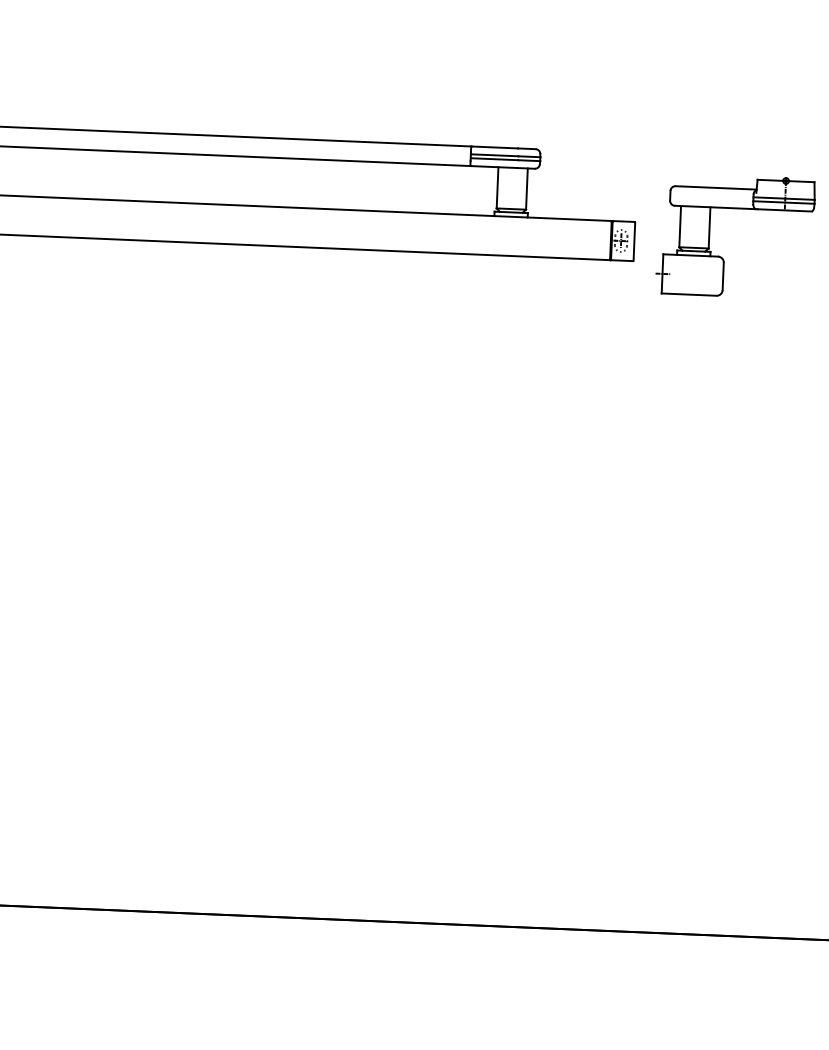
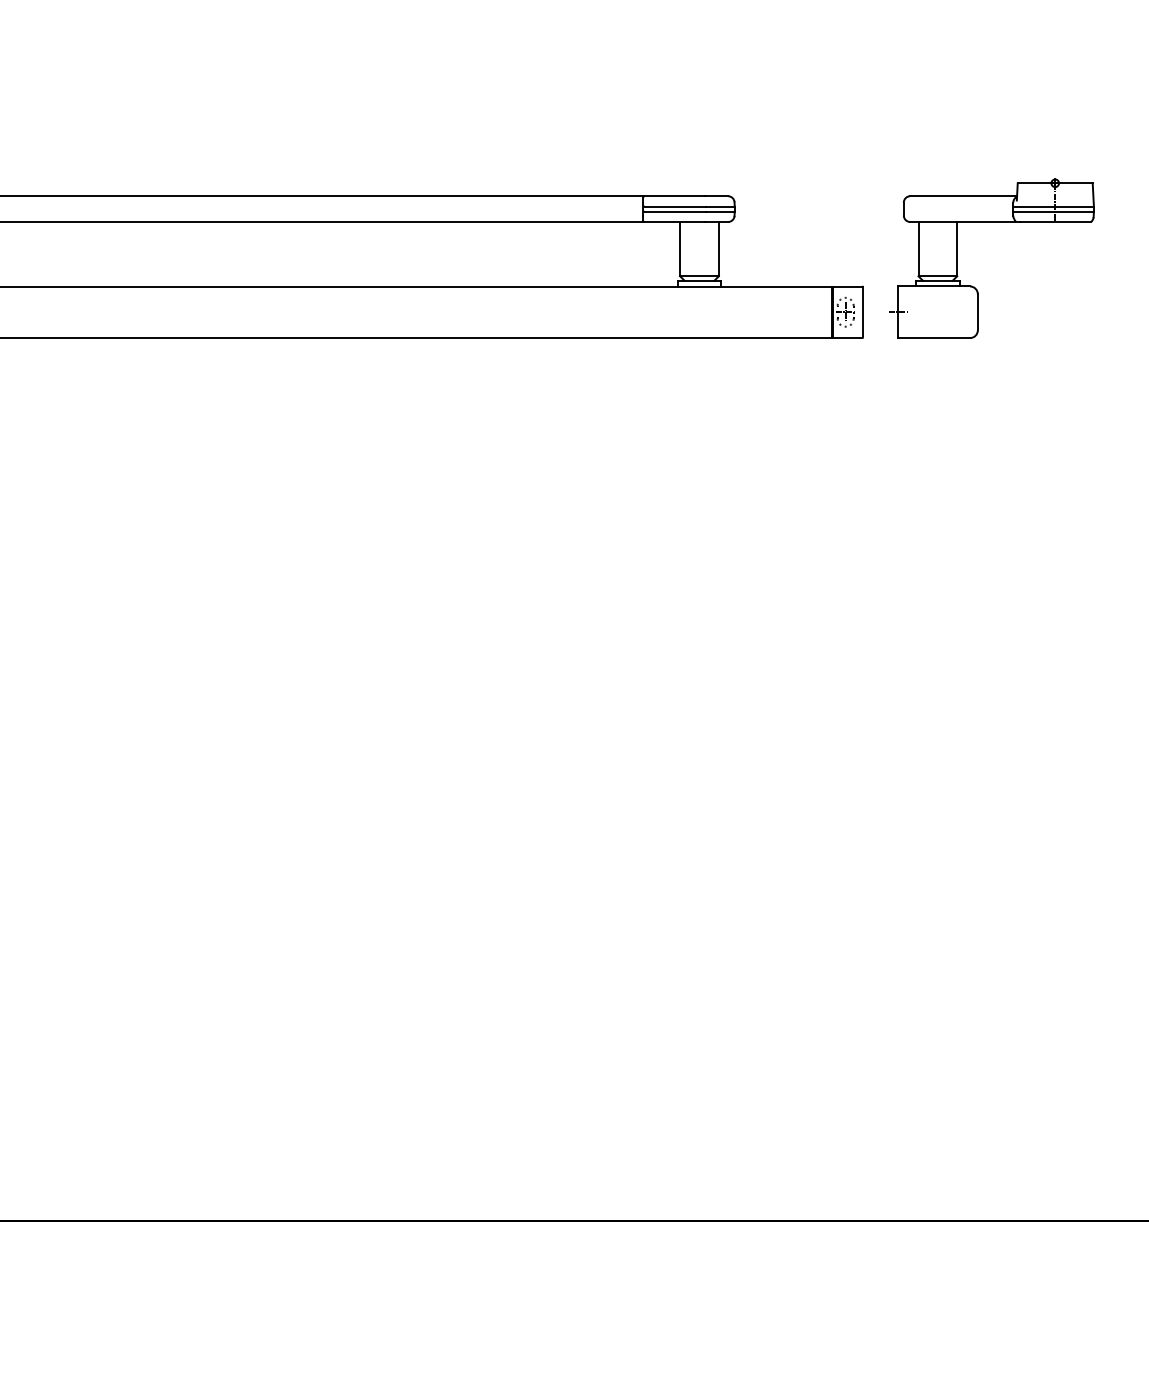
part: (721, 256) -> (974, 286), moved

